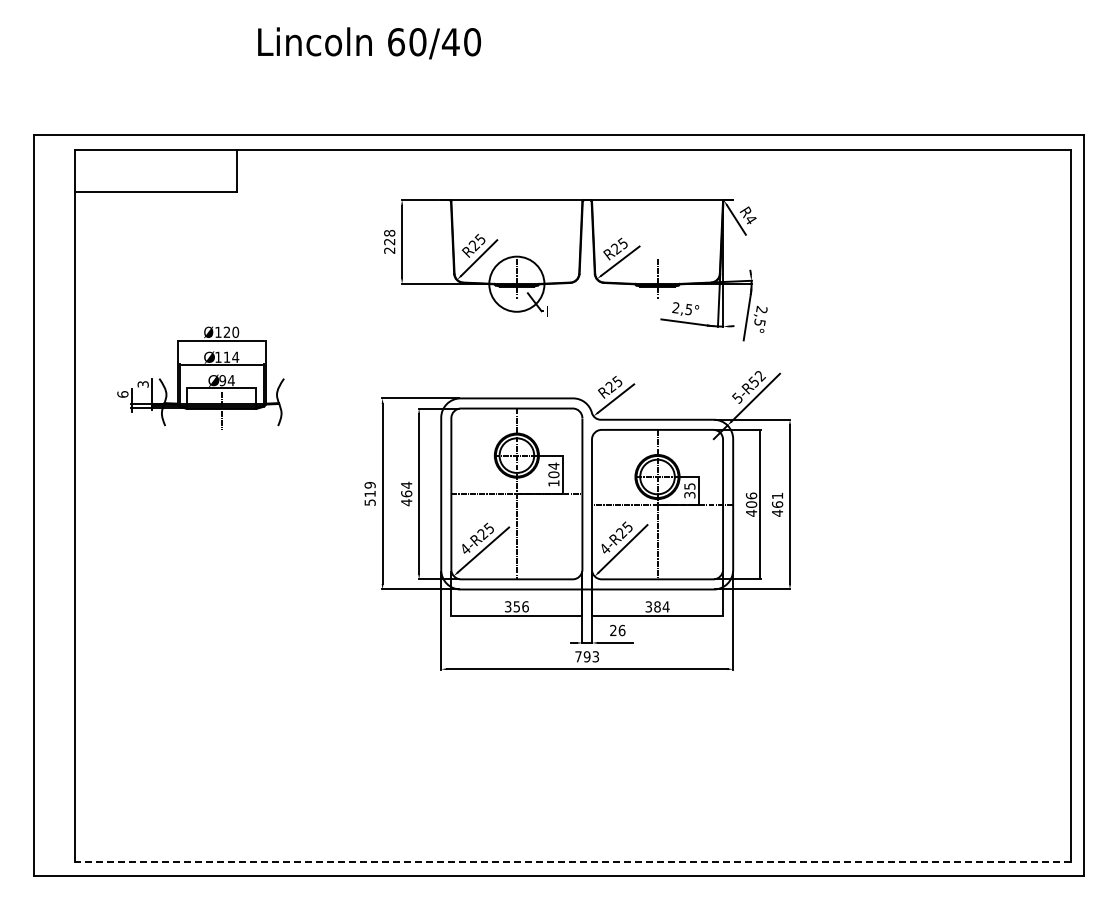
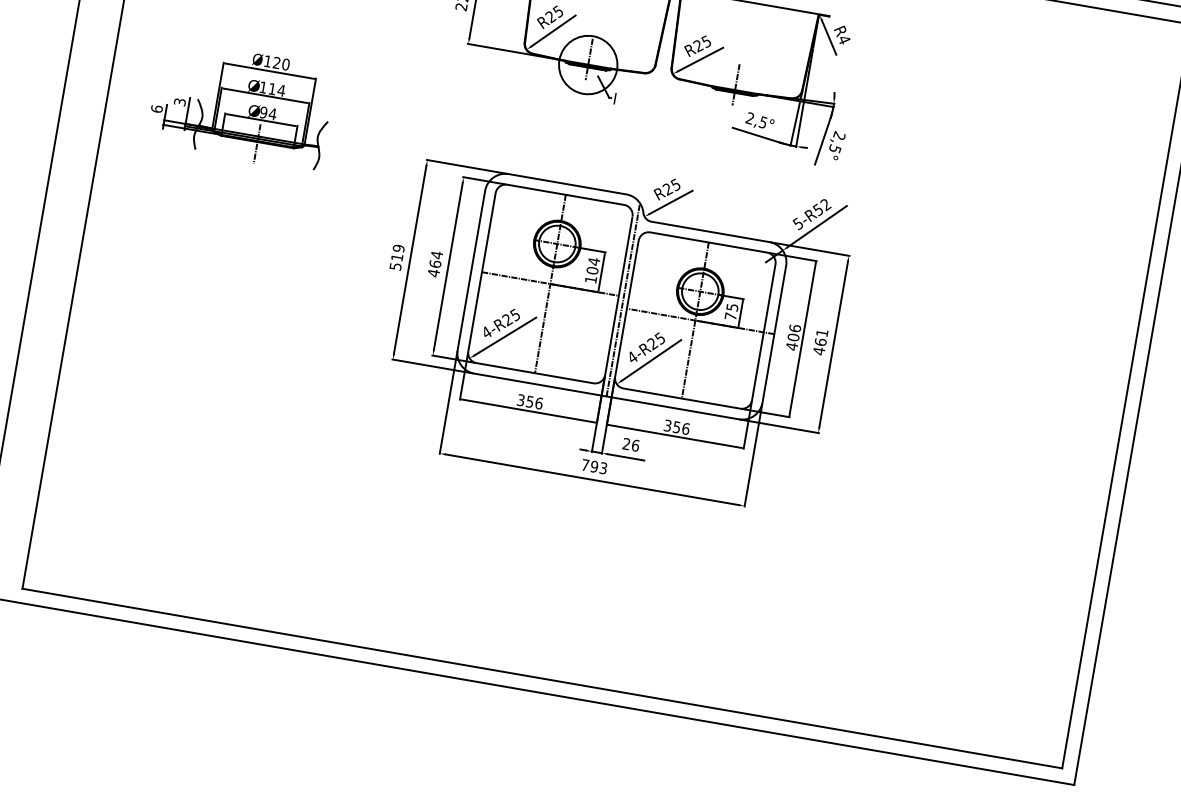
text: (689, 495) -> (730, 316), 35 -> 75
line: (587, 496) -> (623, 299), added
text: (661, 606) -> (681, 427), 384 -> 356
line: (572, 862) -> (542, 678), dashed -> solid

